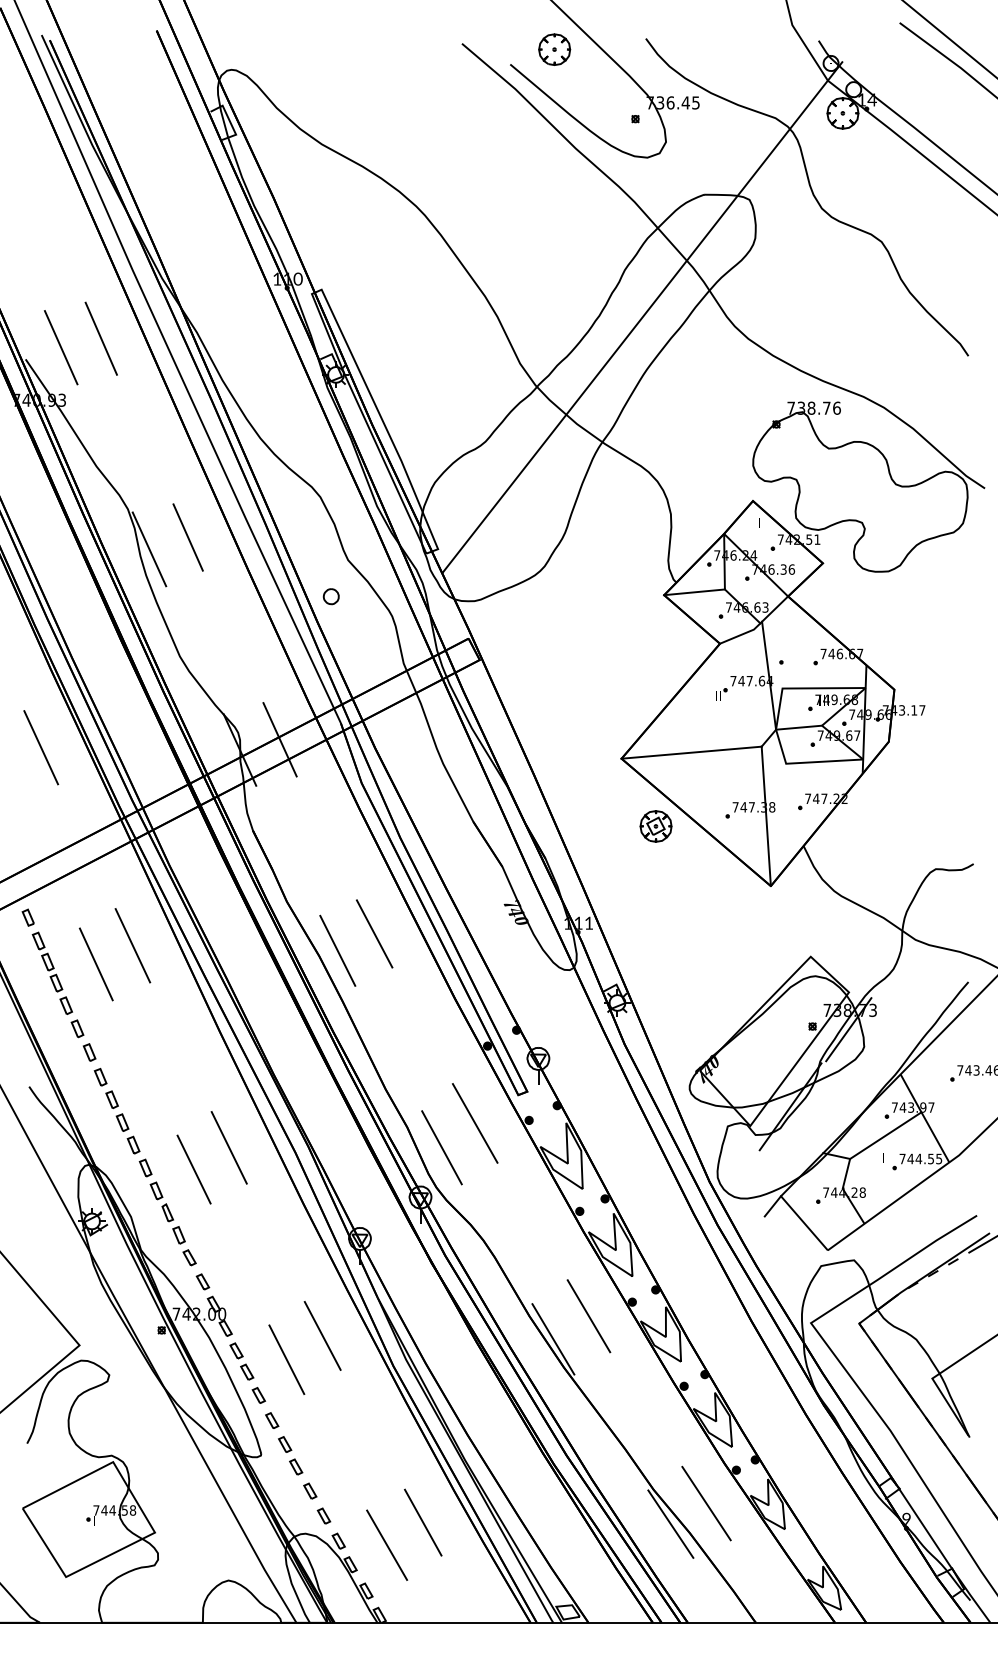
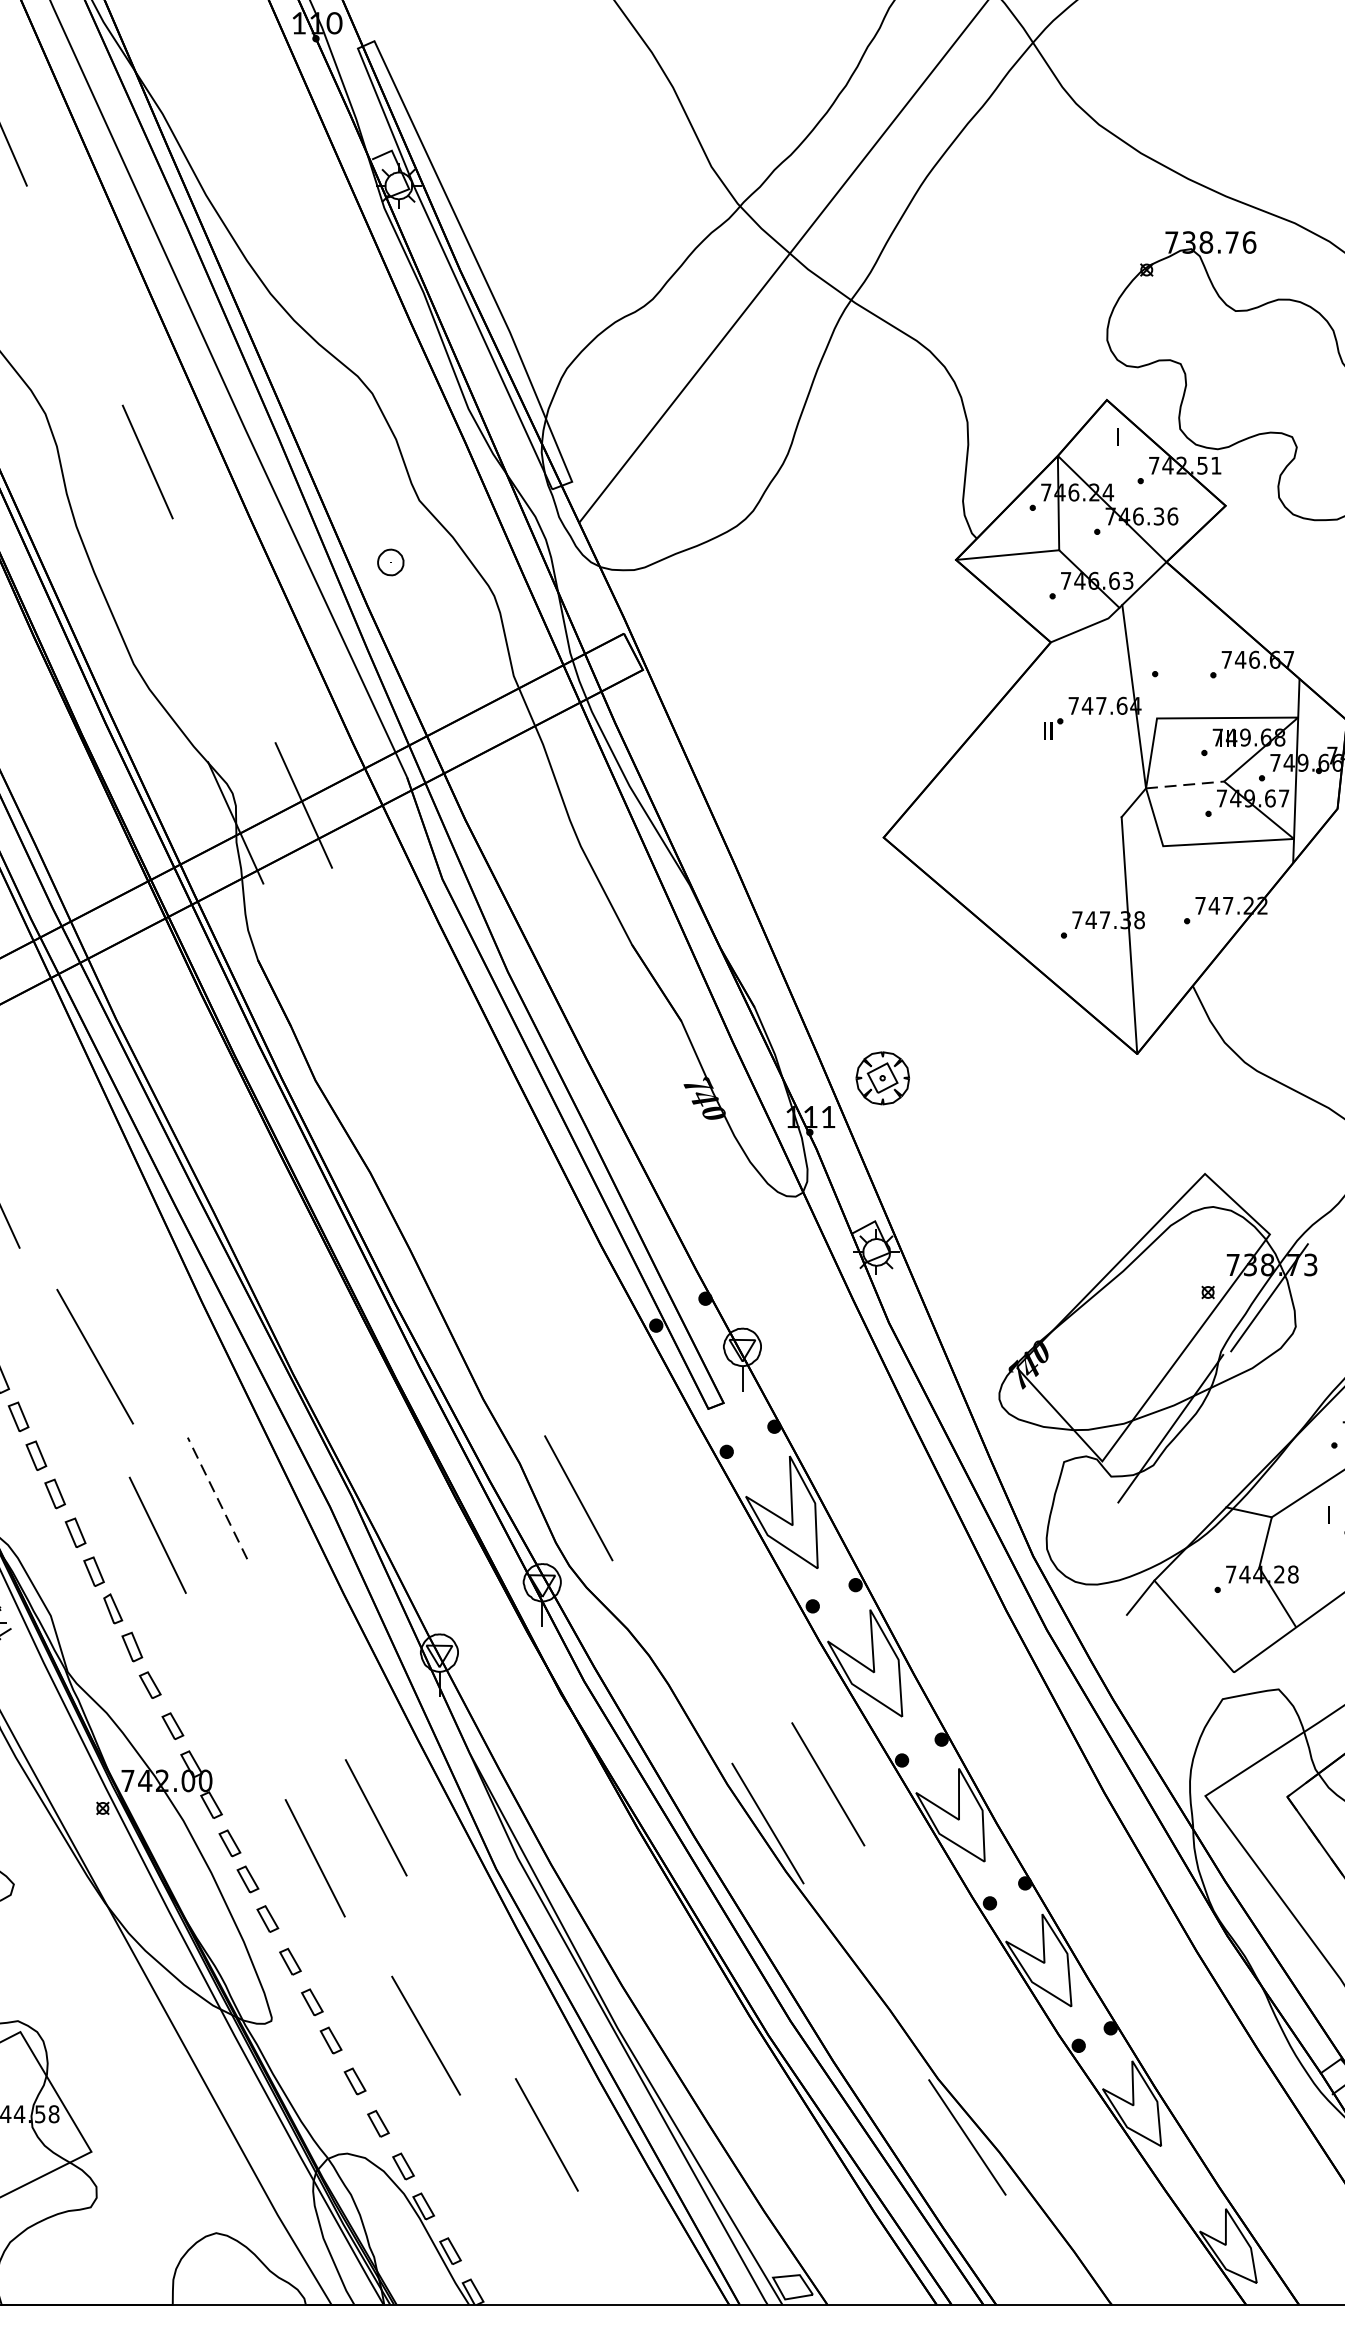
line: (149, 549) -> (82, 482), removed
line: (799, 727) -> (1185, 784), solid -> dashed
line: (691, 752) -> (1002, 827), removed
part: (655, 826) -> (881, 1078), moved
line: (374, 933) -> (464, 1134), removed
line: (132, 945) -> (53, 1154), removed
line: (337, 950) -> (401, 1163), removed
line: (475, 1123) -> (95, 1356), moved
line: (229, 1147) -> (217, 1497), solid -> dashed
line: (706, 1503) -> (1027, 2102), removed
line: (387, 1544) -> (426, 2034), moved

